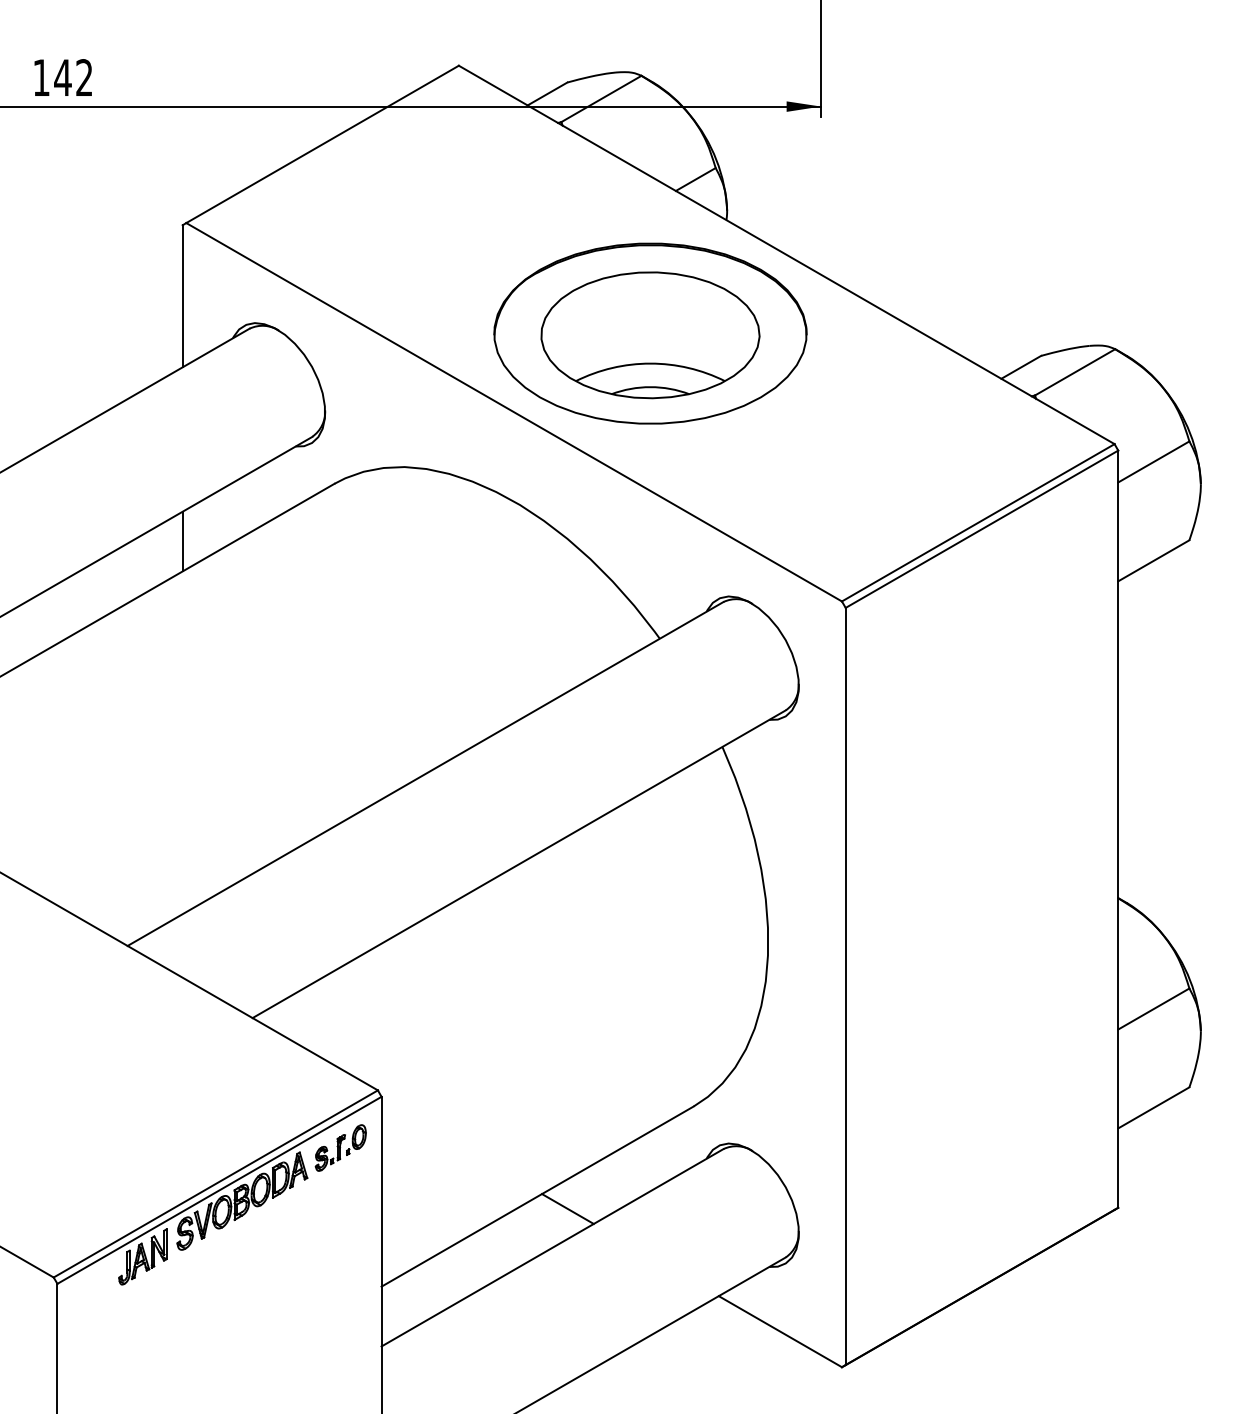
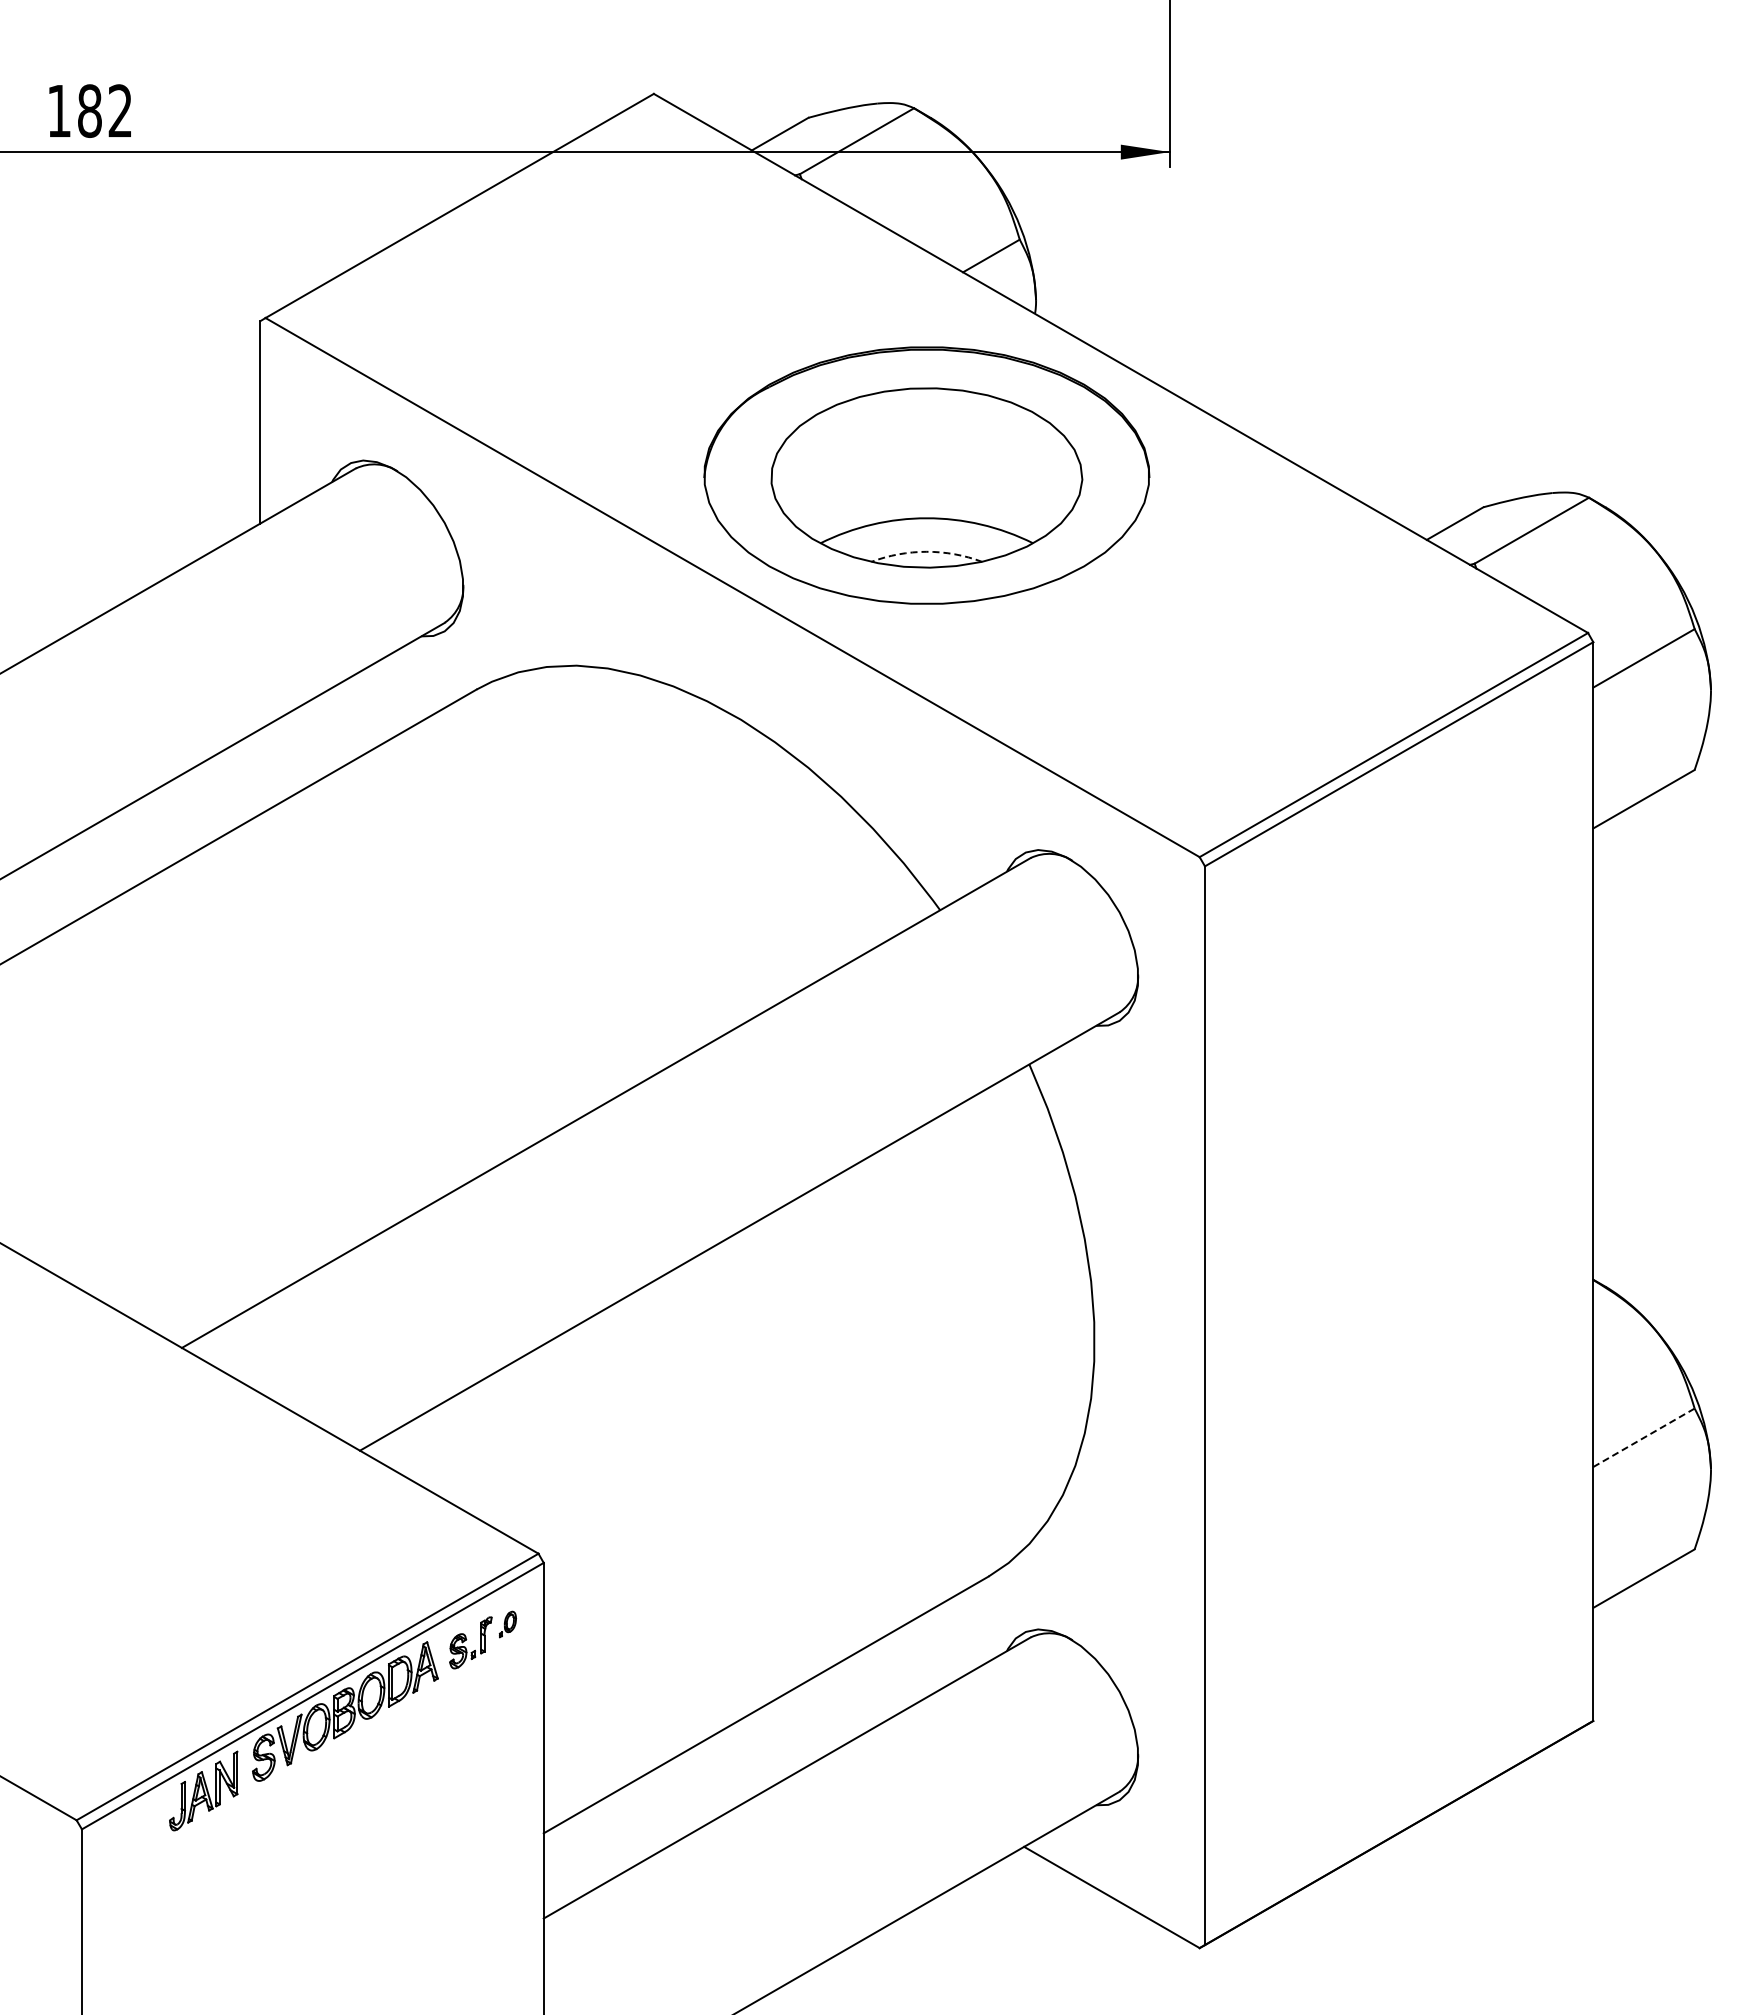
text: (62, 77) -> (89, 110), 142 -> 182
arc: (650, 386) -> (926, 551), solid -> dashed
line: (182, 541) -> (260, 771), removed
line: (1153, 1008) -> (1643, 1437), solid -> dashed
part: (356, 1140) -> (507, 1624), size x0.6
line: (568, 1208) -> (809, 1722), removed

